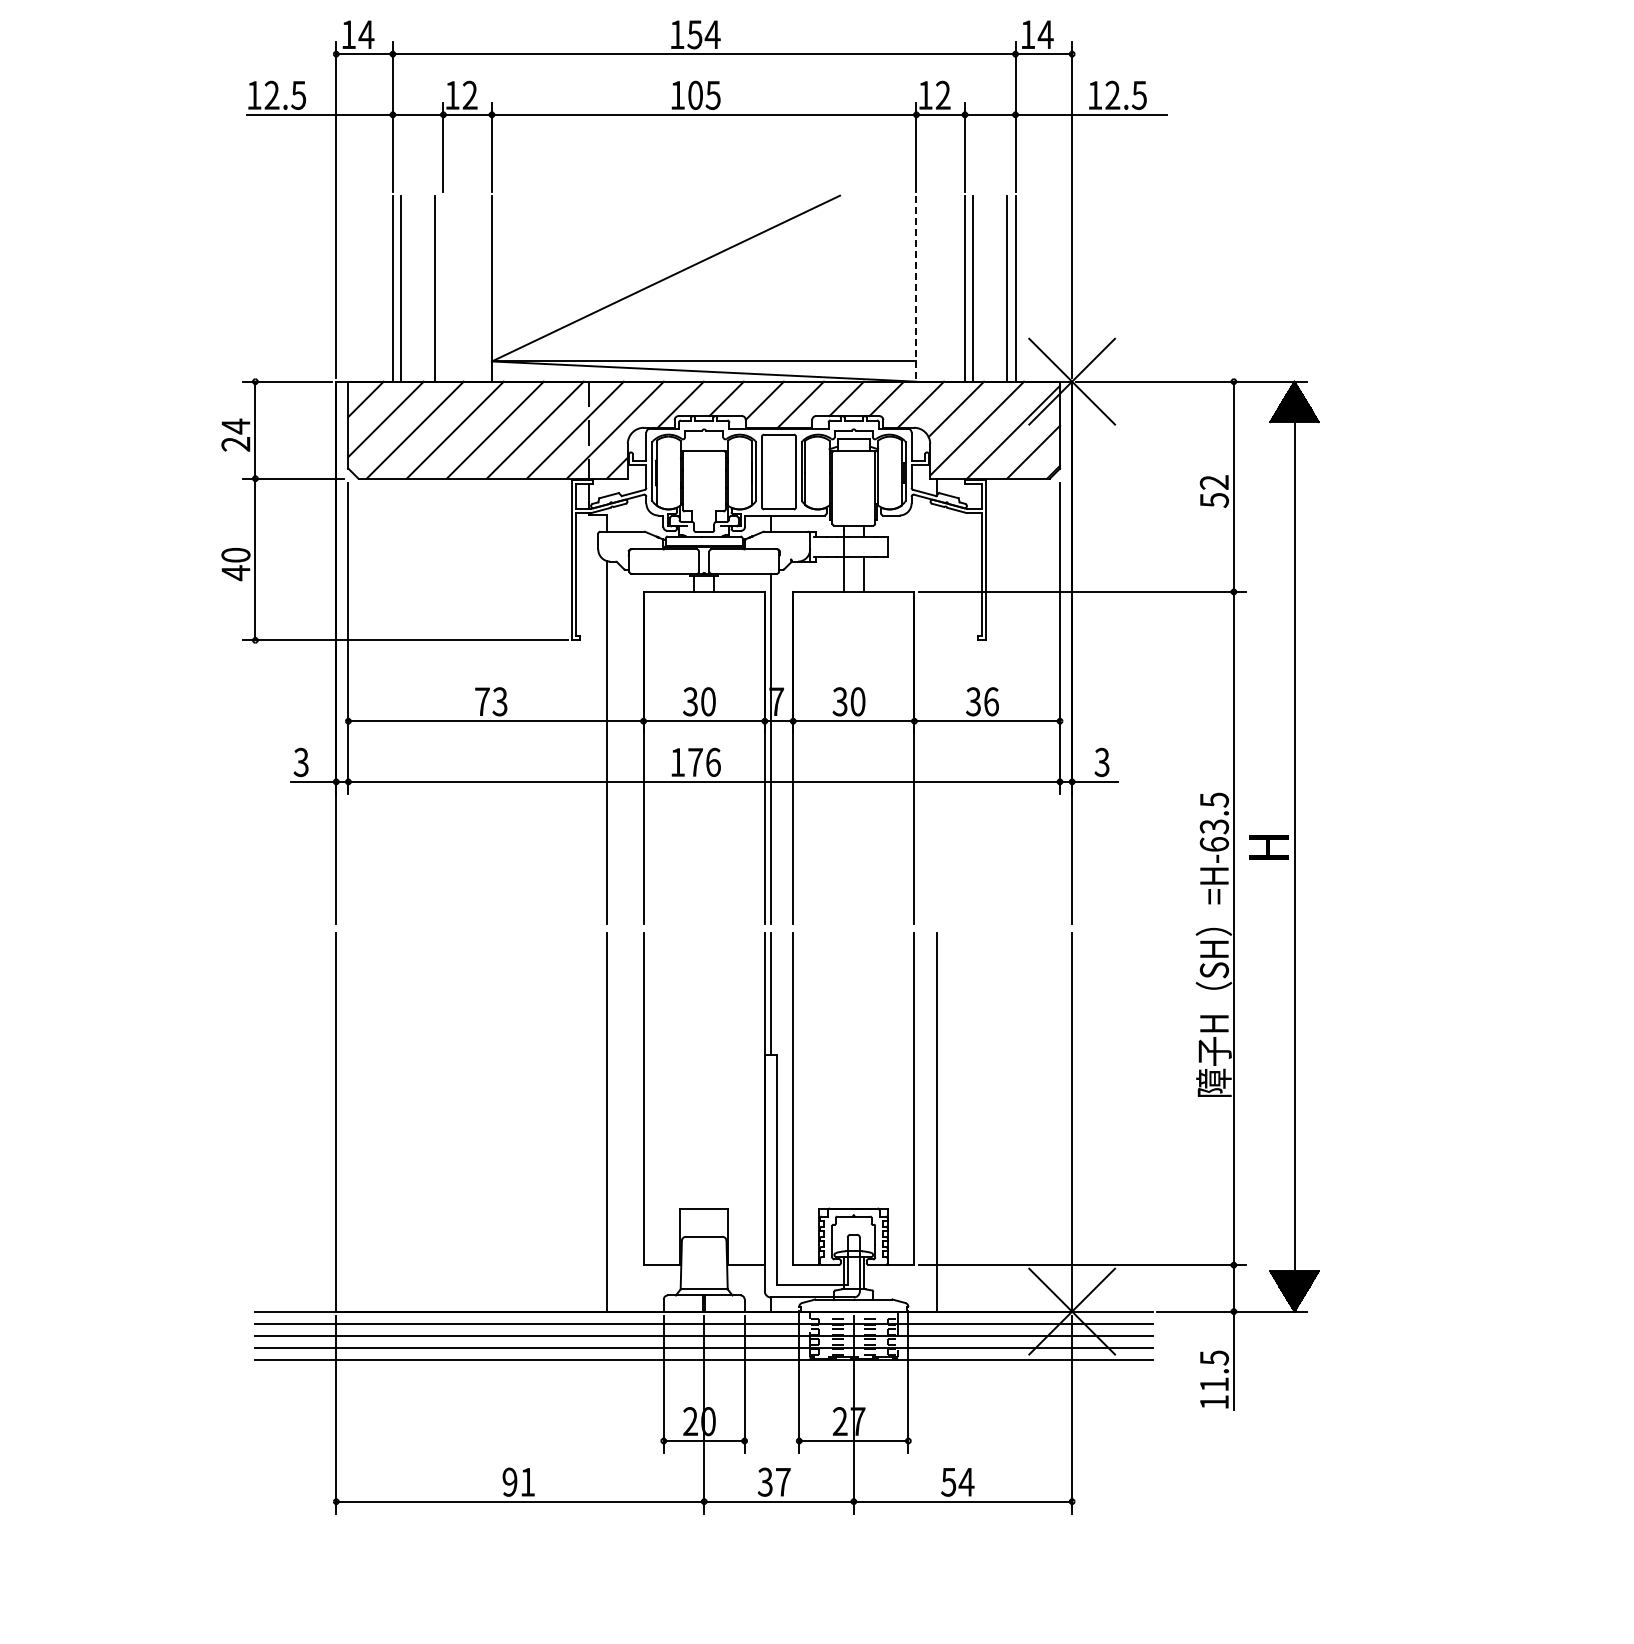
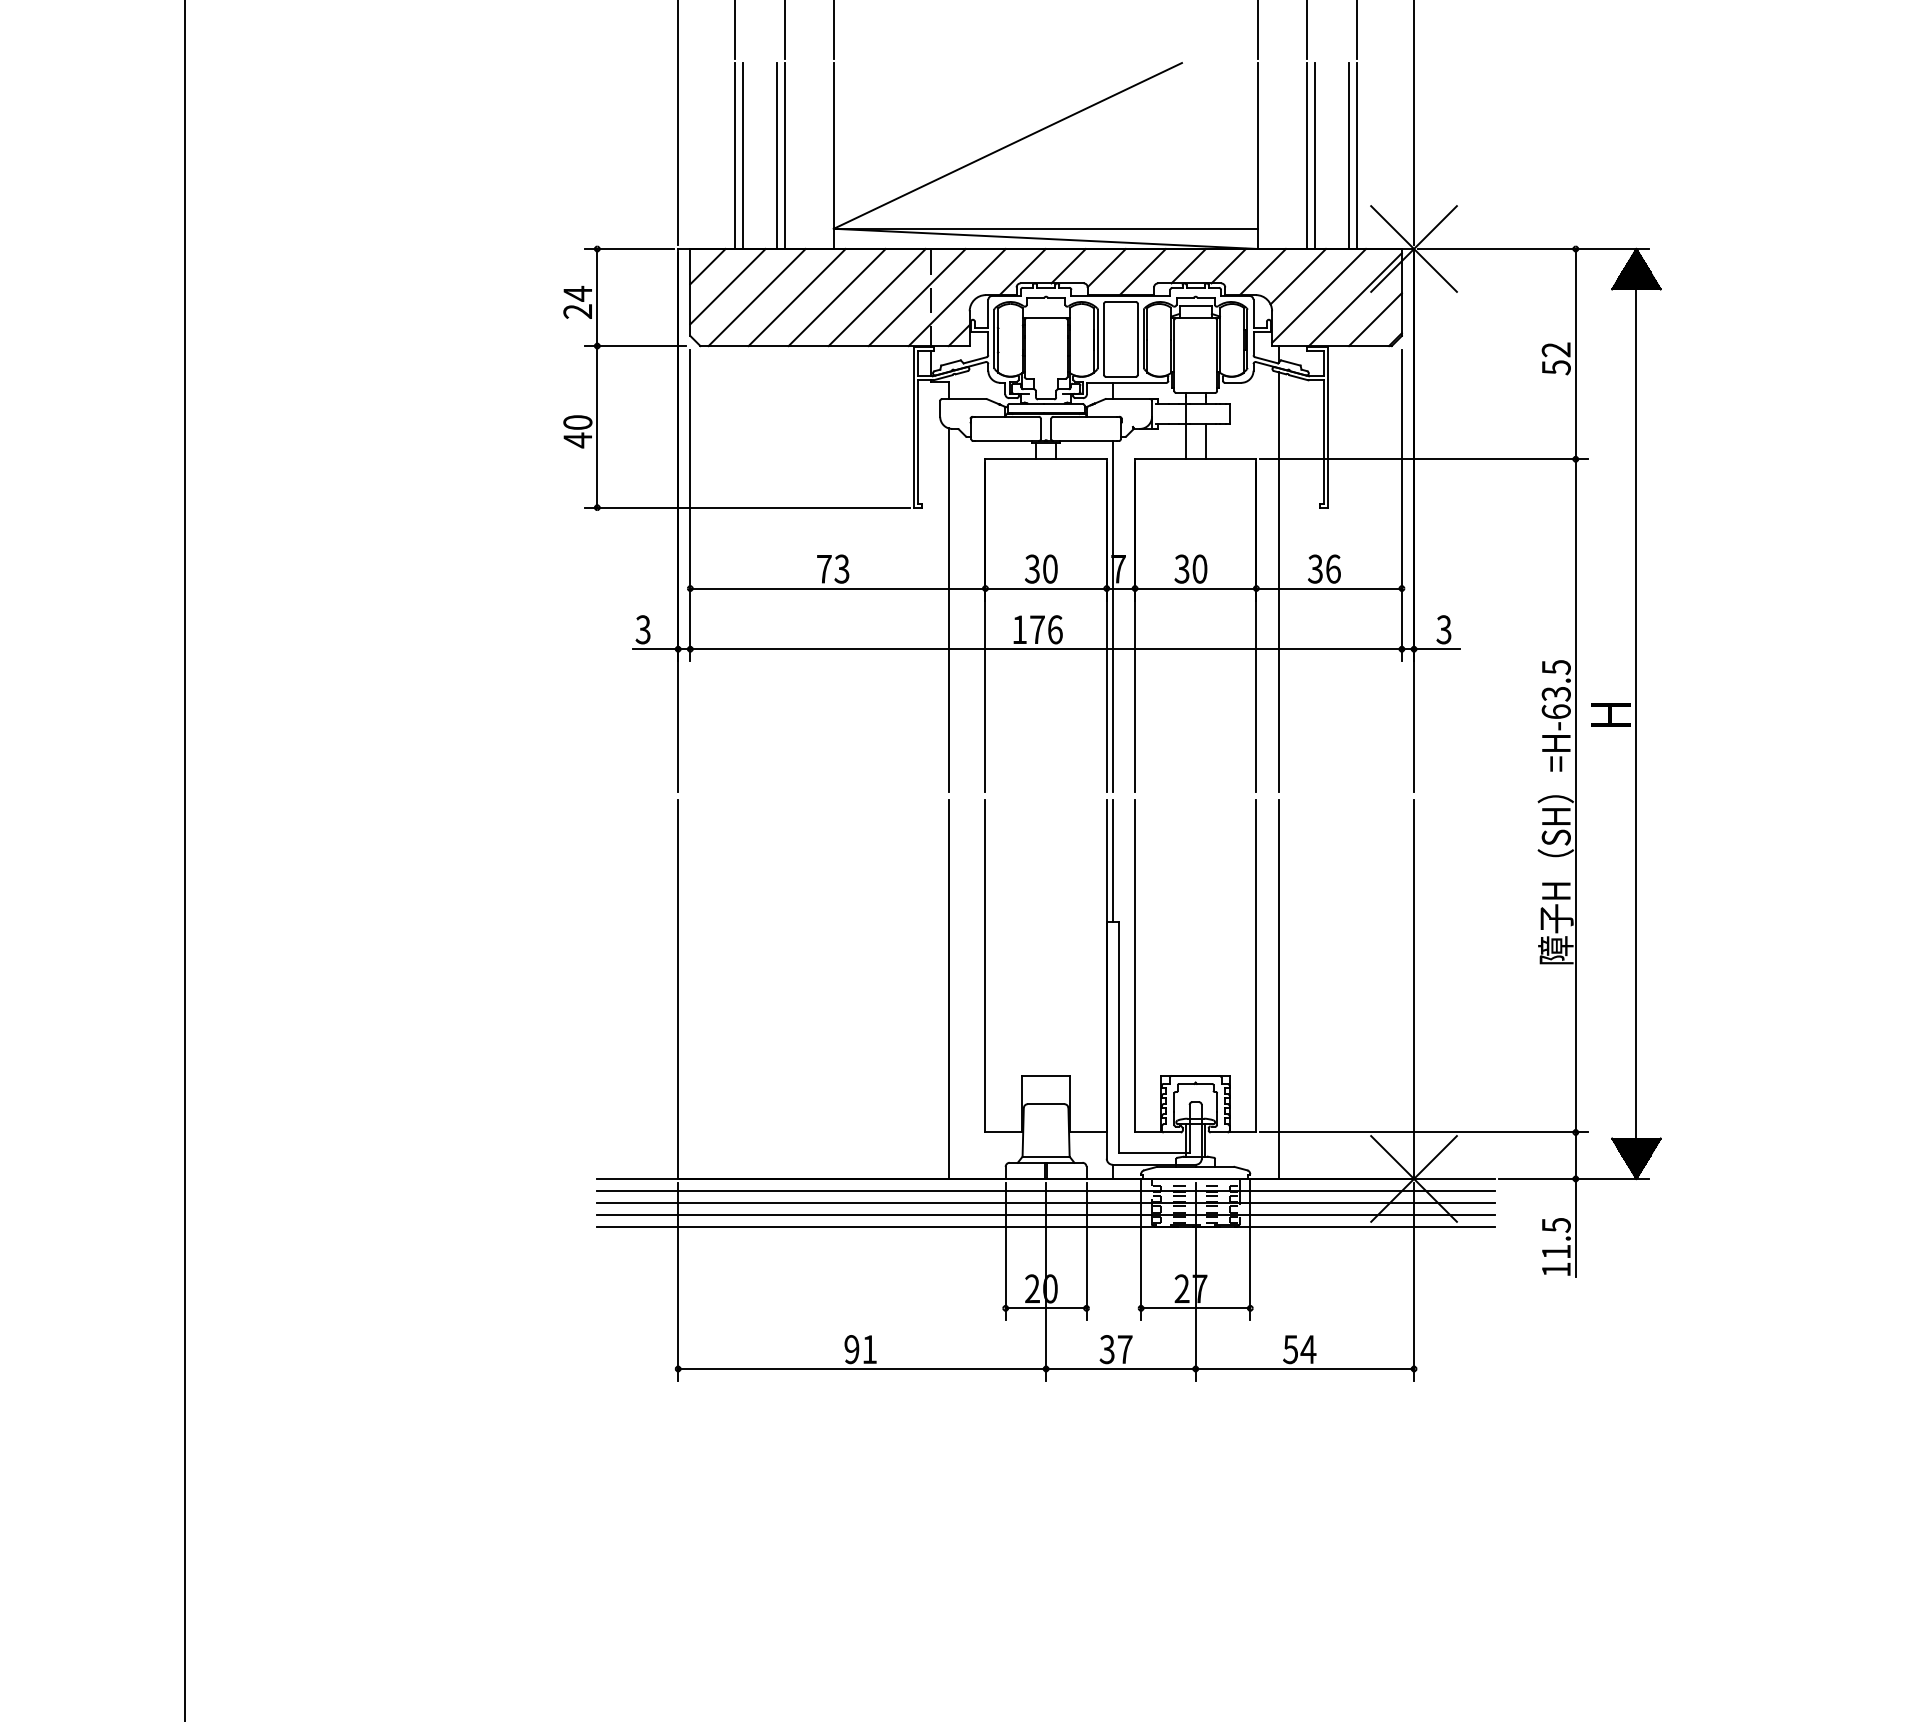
line: (443, 289) -> (785, 156), added
line: (916, 289) -> (1258, 156), dashed -> solid
line: (936, 714) -> (1278, 581), added

